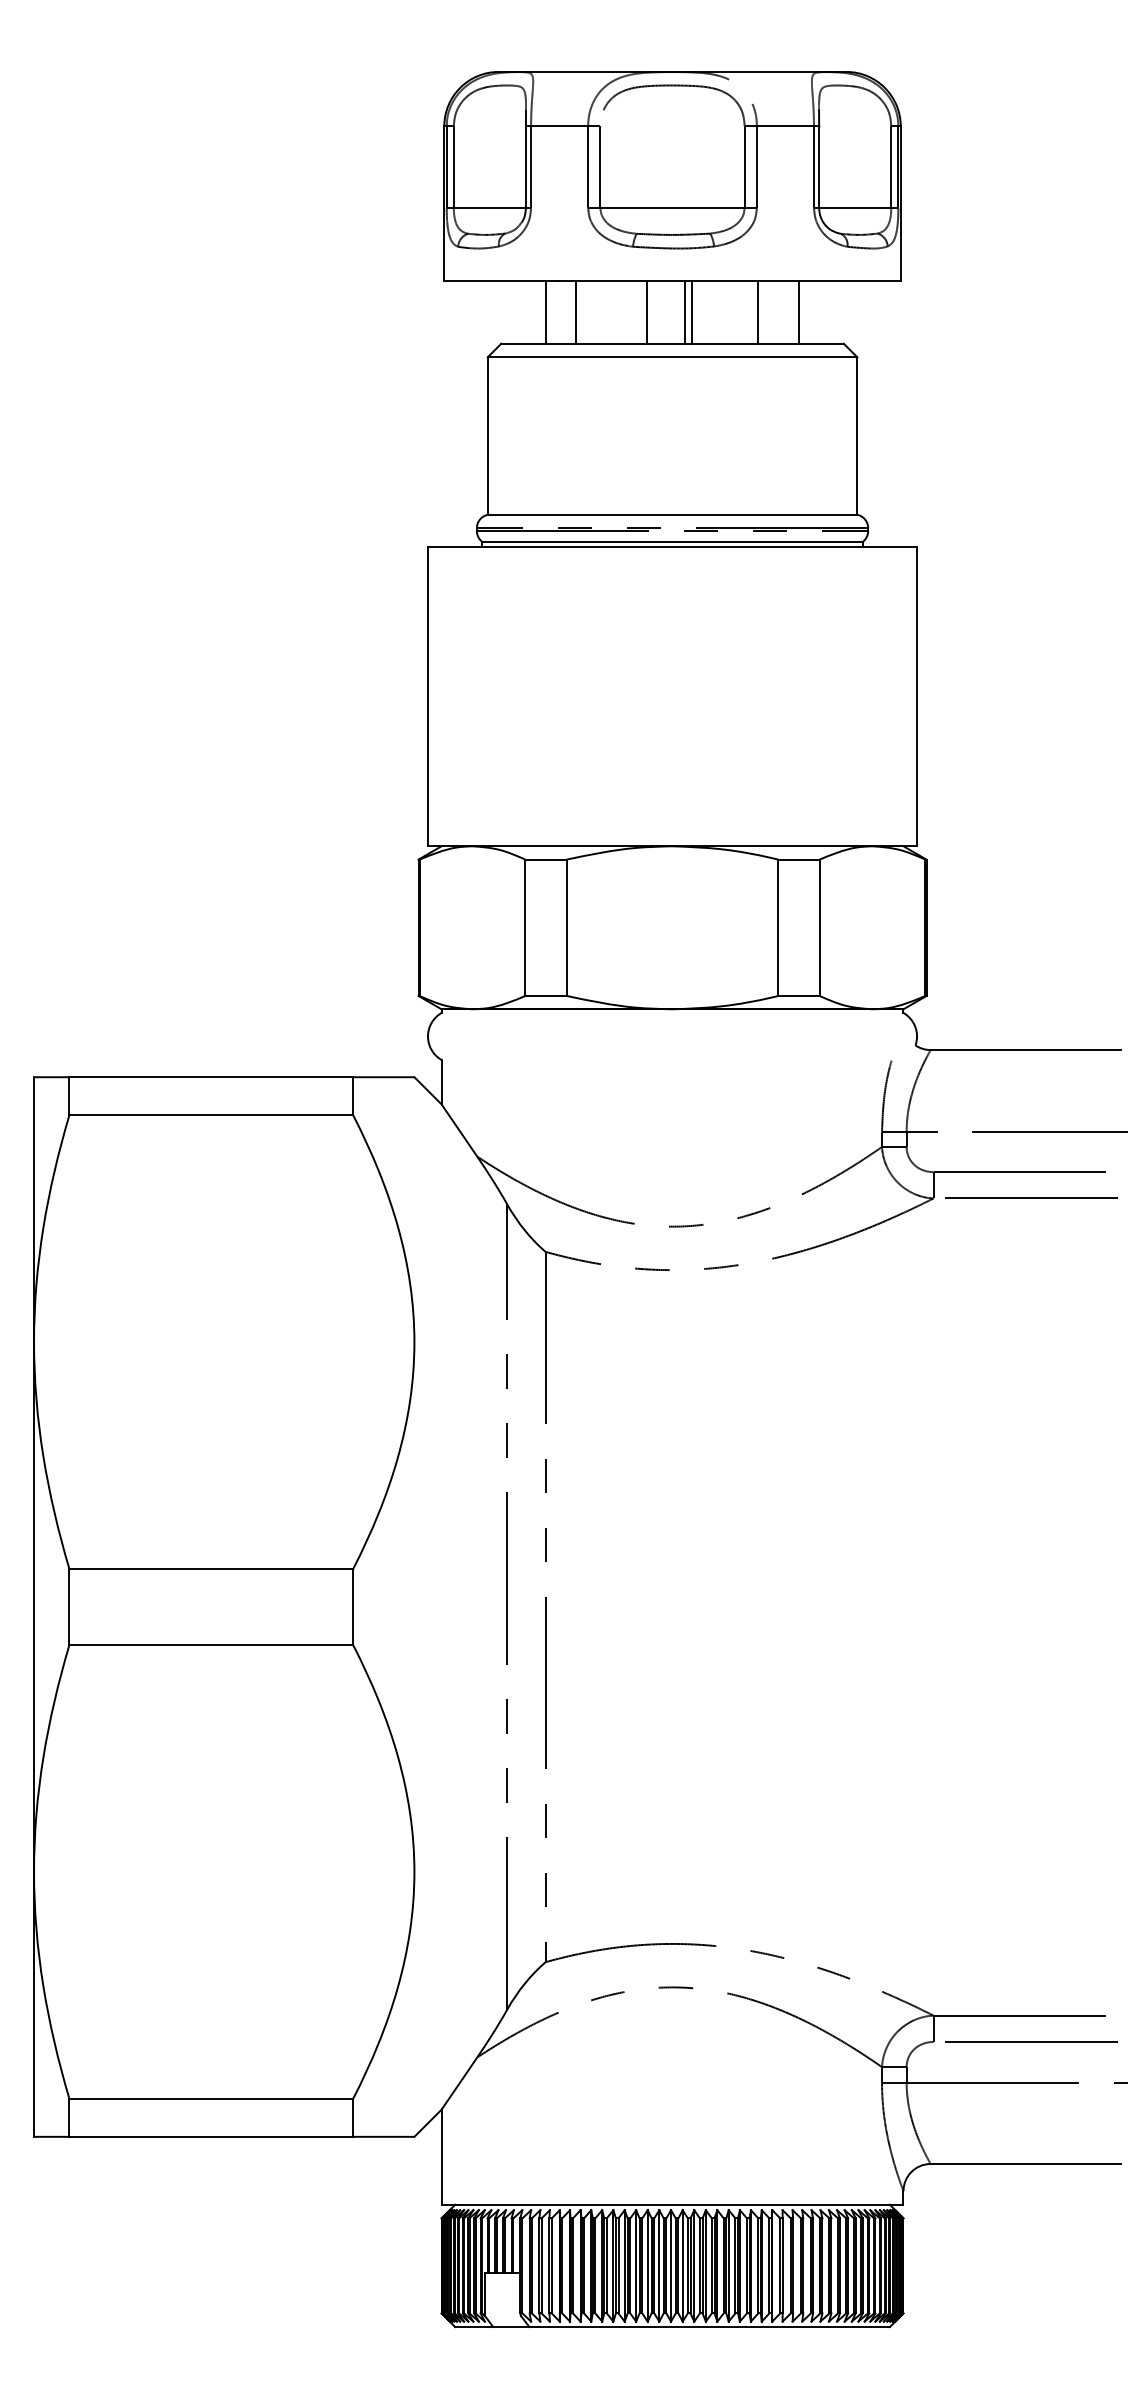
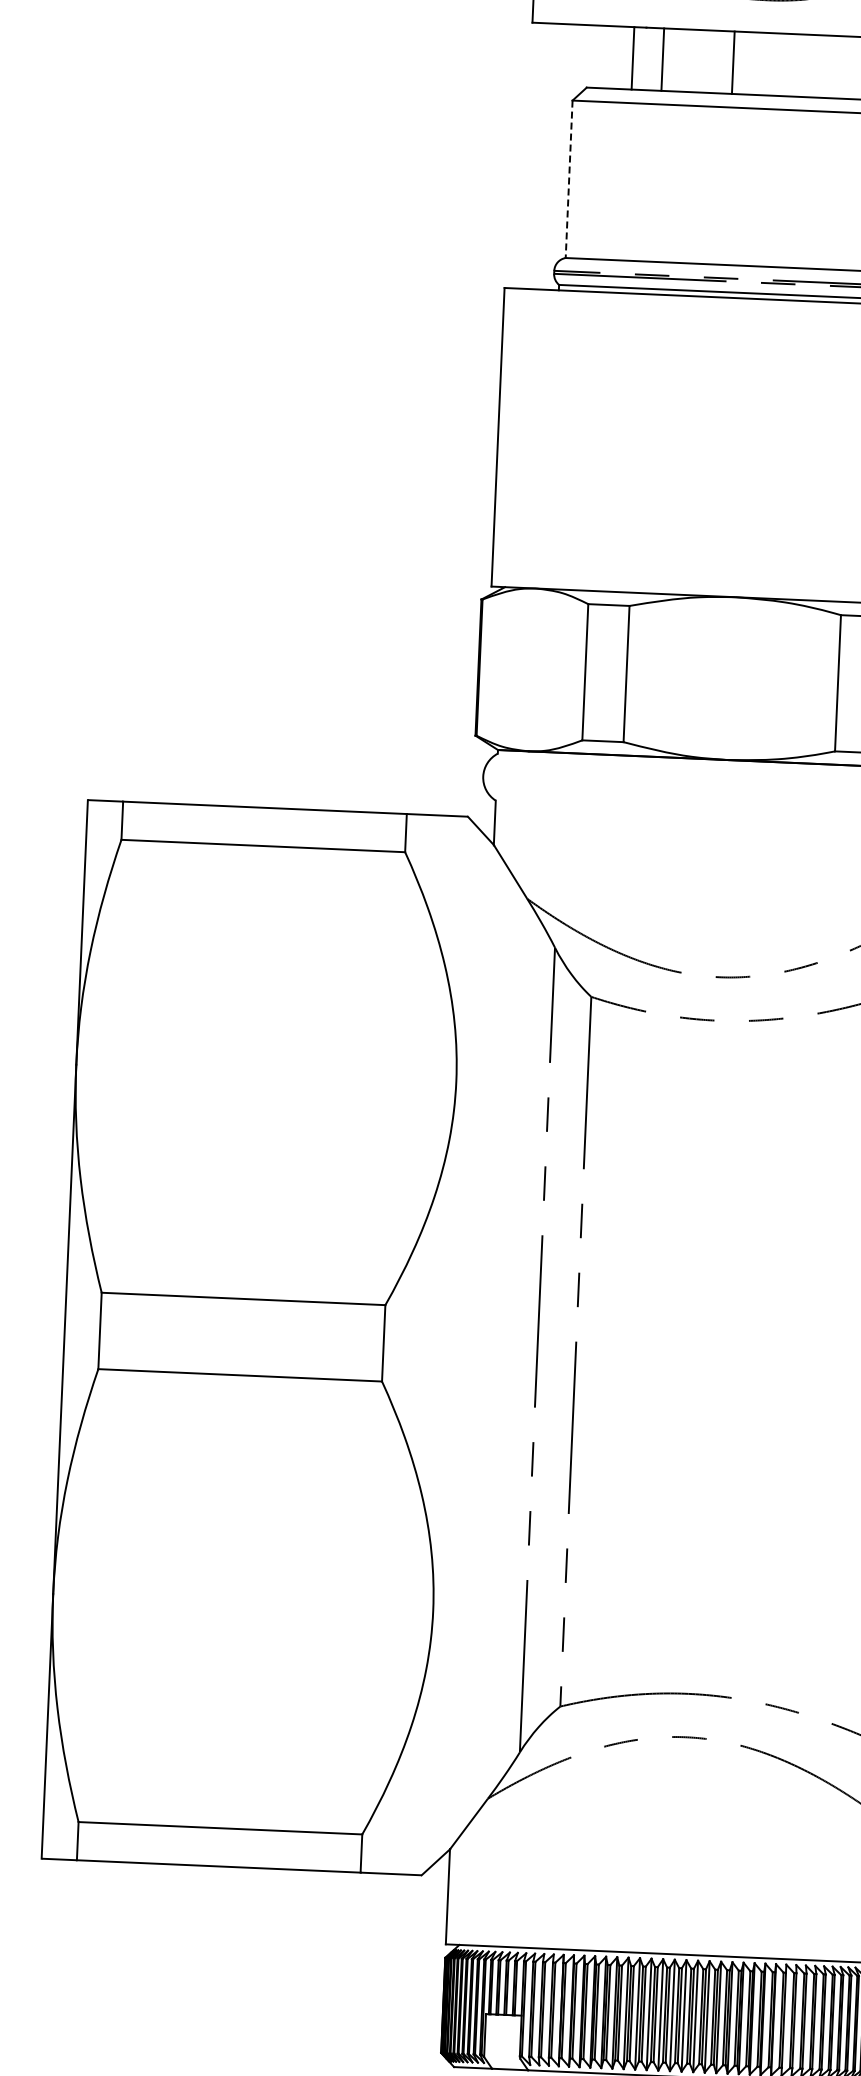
line: (685, 312) -> (772, 64), removed
line: (691, 312) -> (778, 64), removed
line: (758, 312) -> (844, 67), removed
line: (487, 436) -> (568, 179), solid -> dashed

